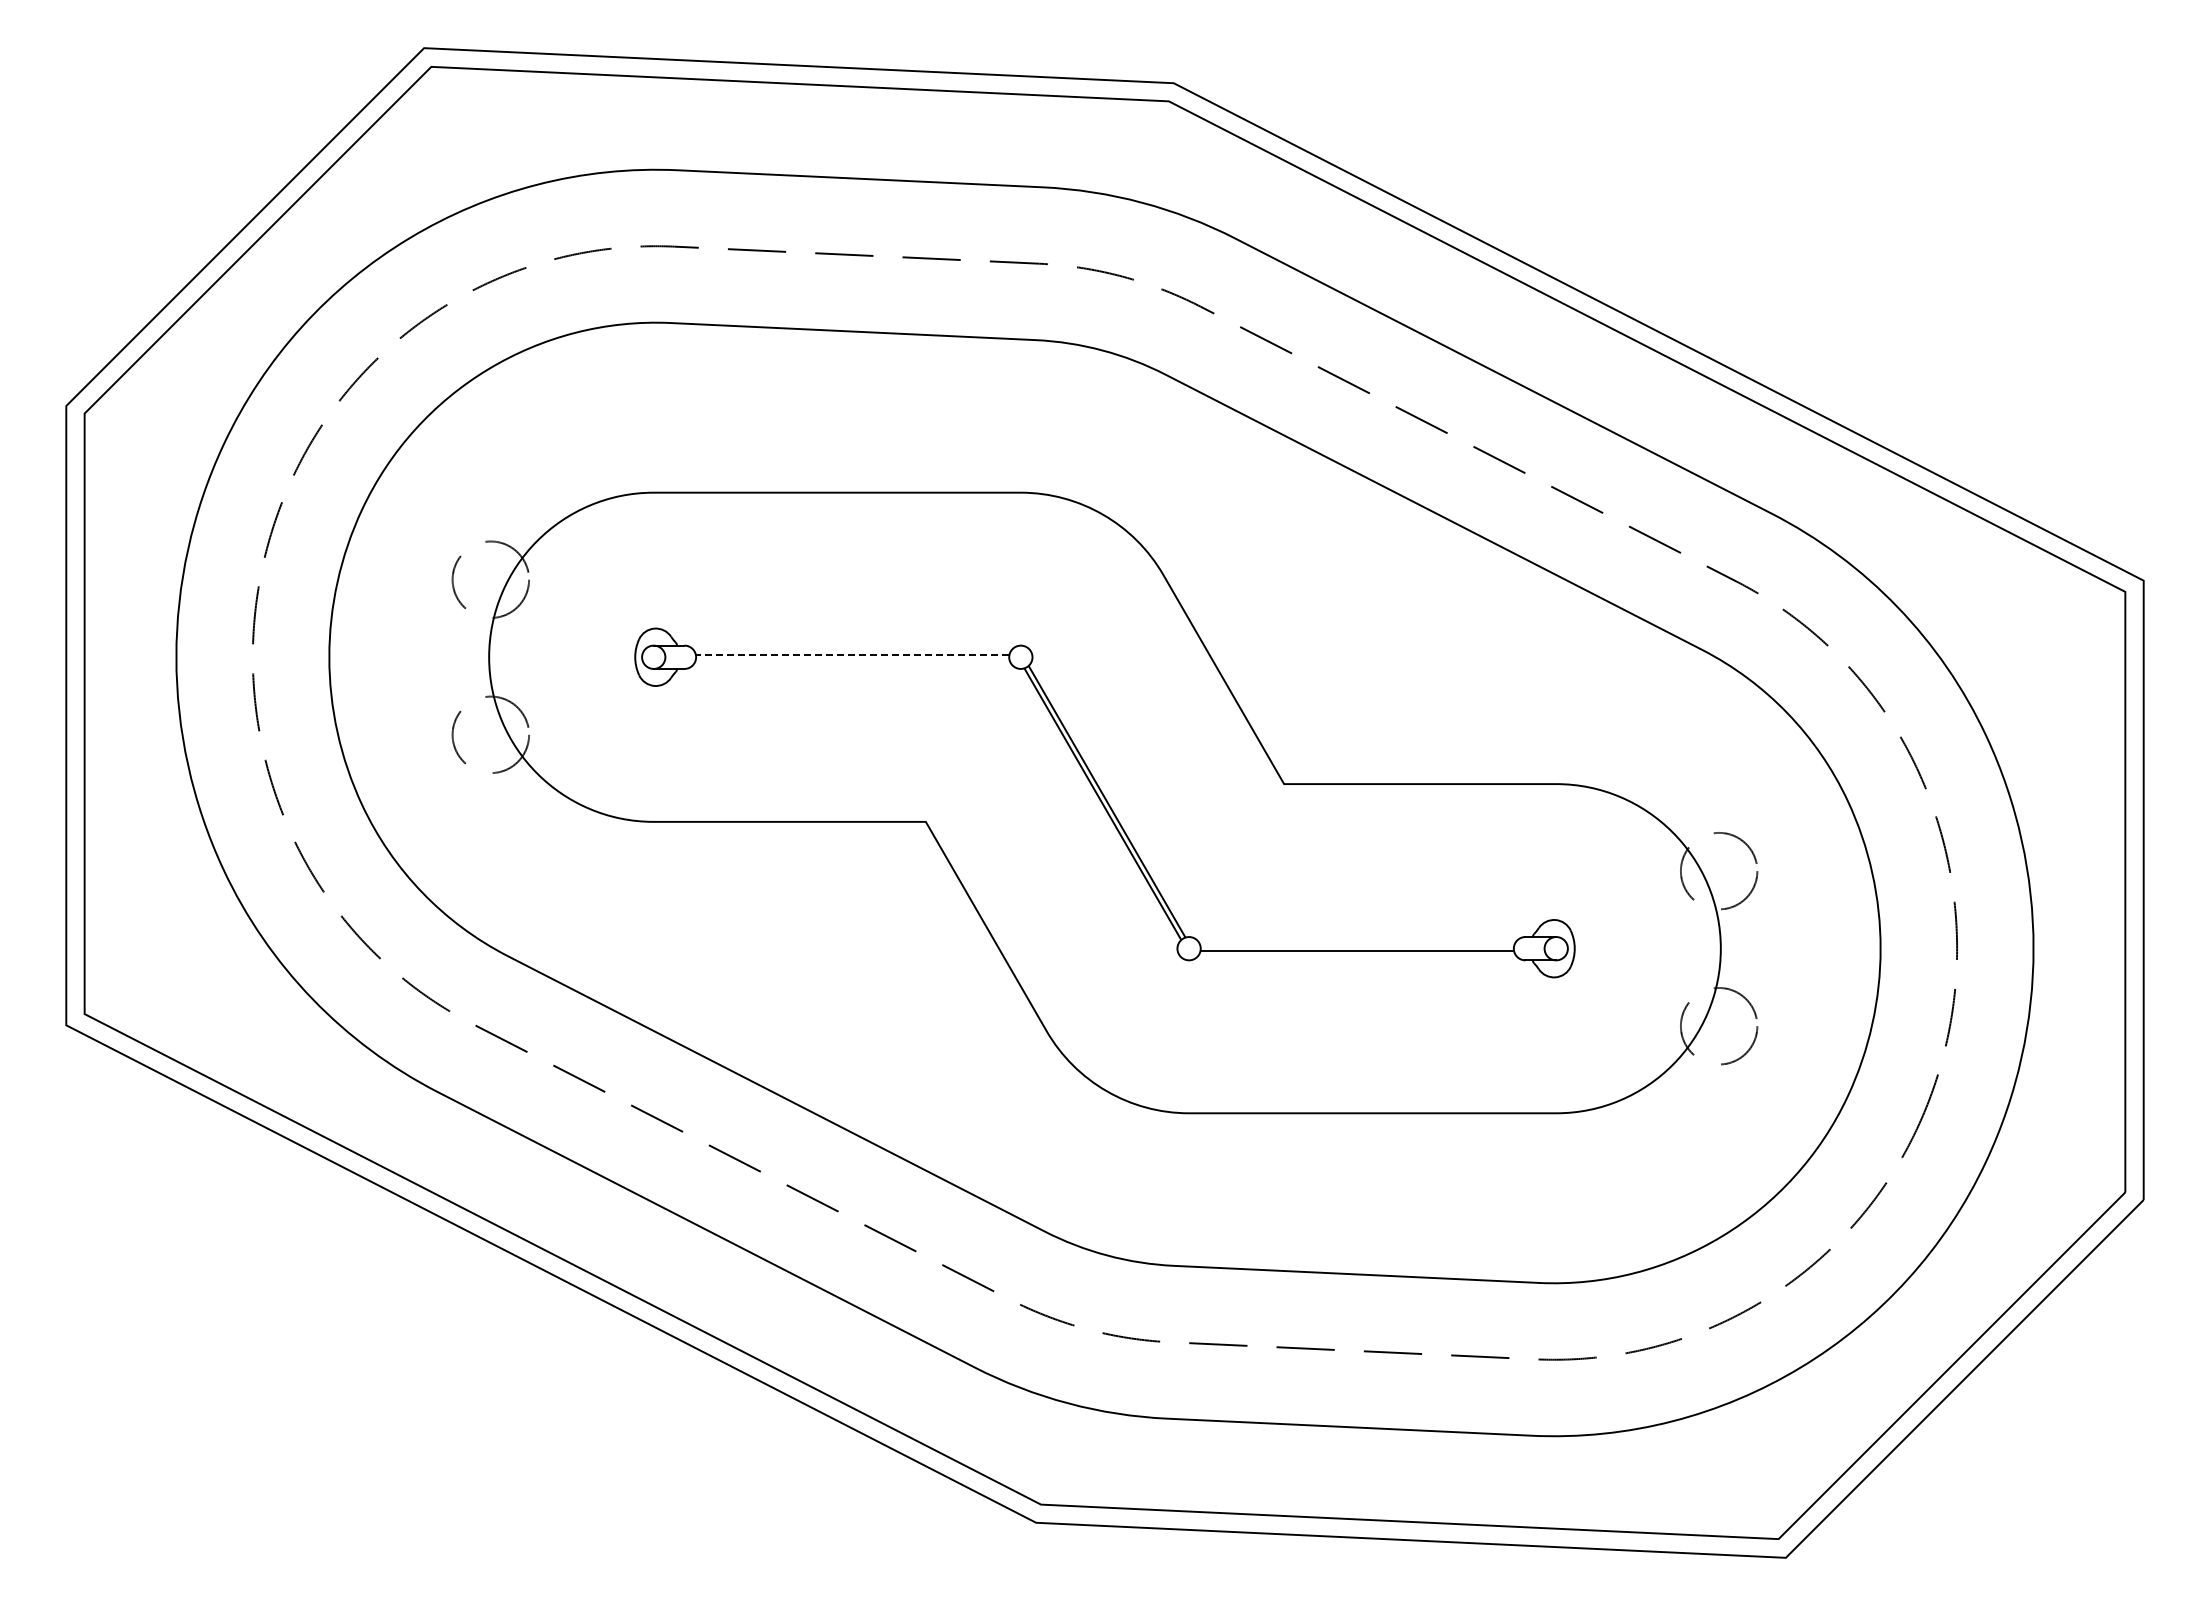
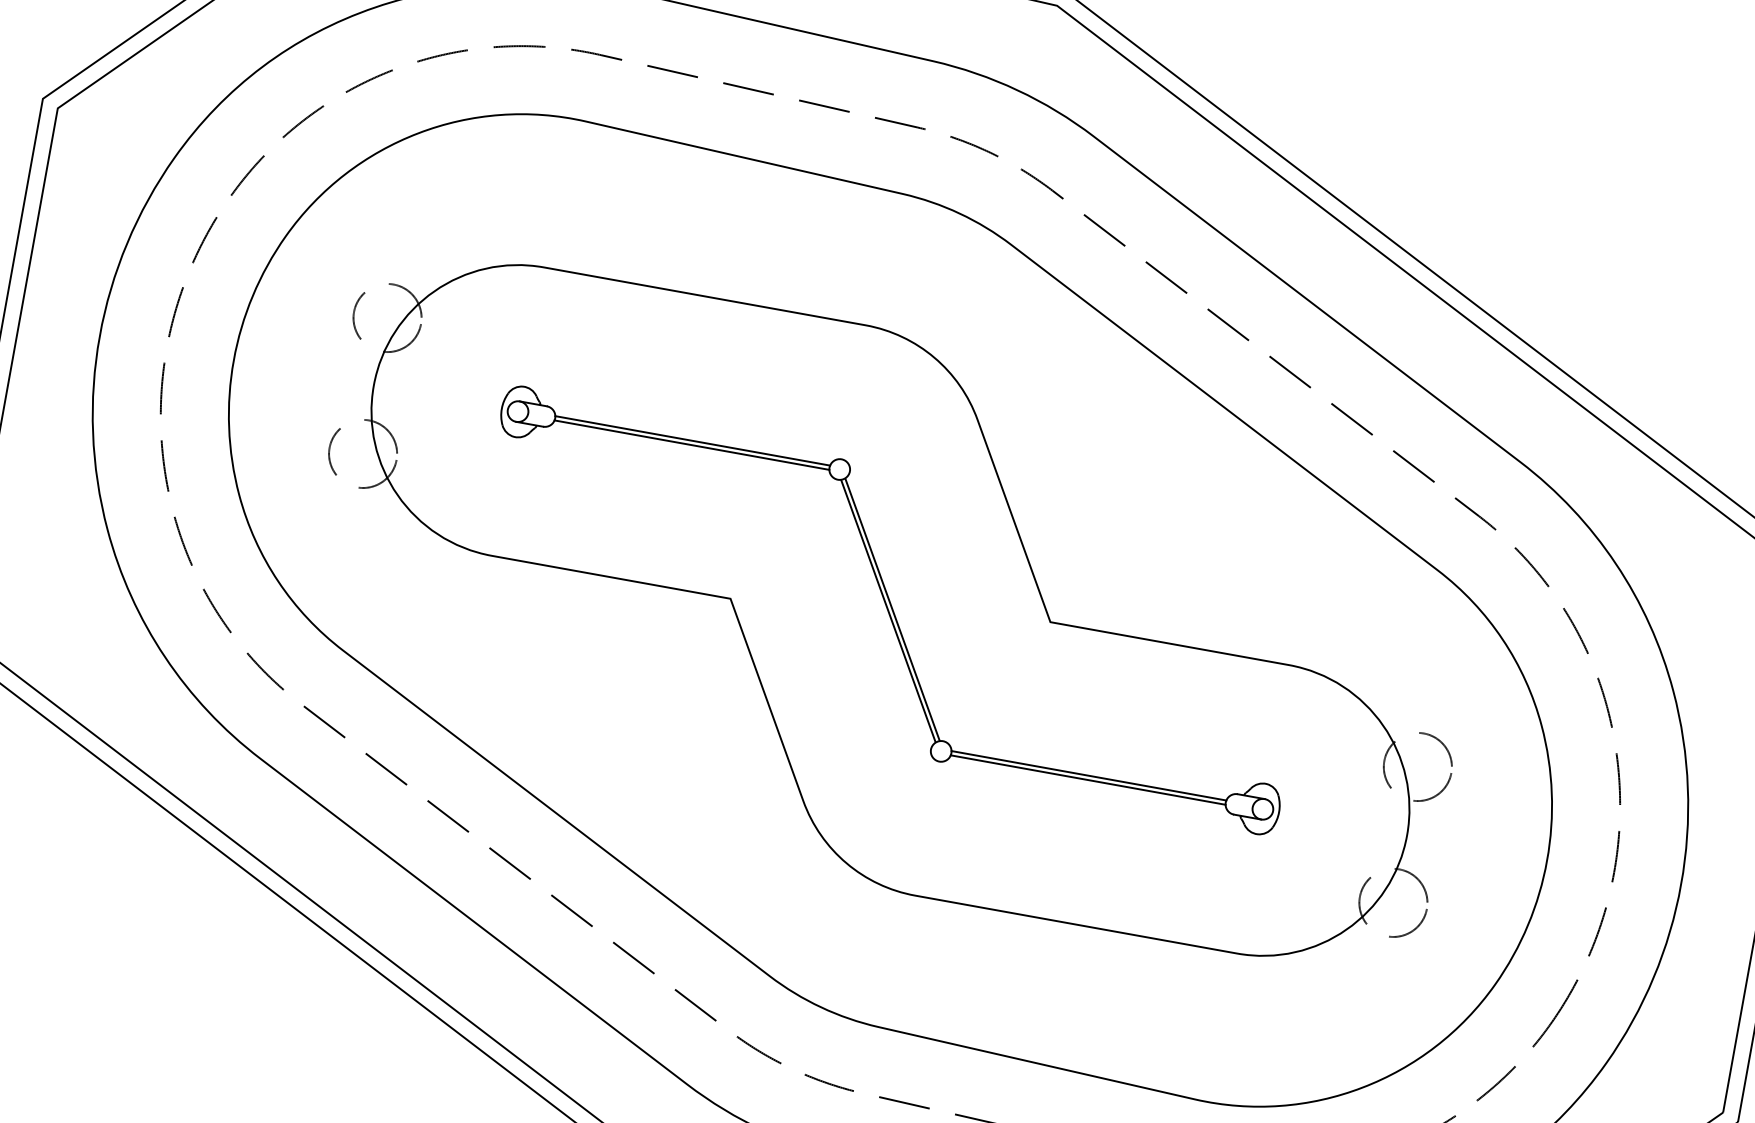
line: (852, 654) -> (692, 440), dashed -> solid
line: (852, 659) -> (691, 444), added
line: (1357, 946) -> (1089, 776), added

